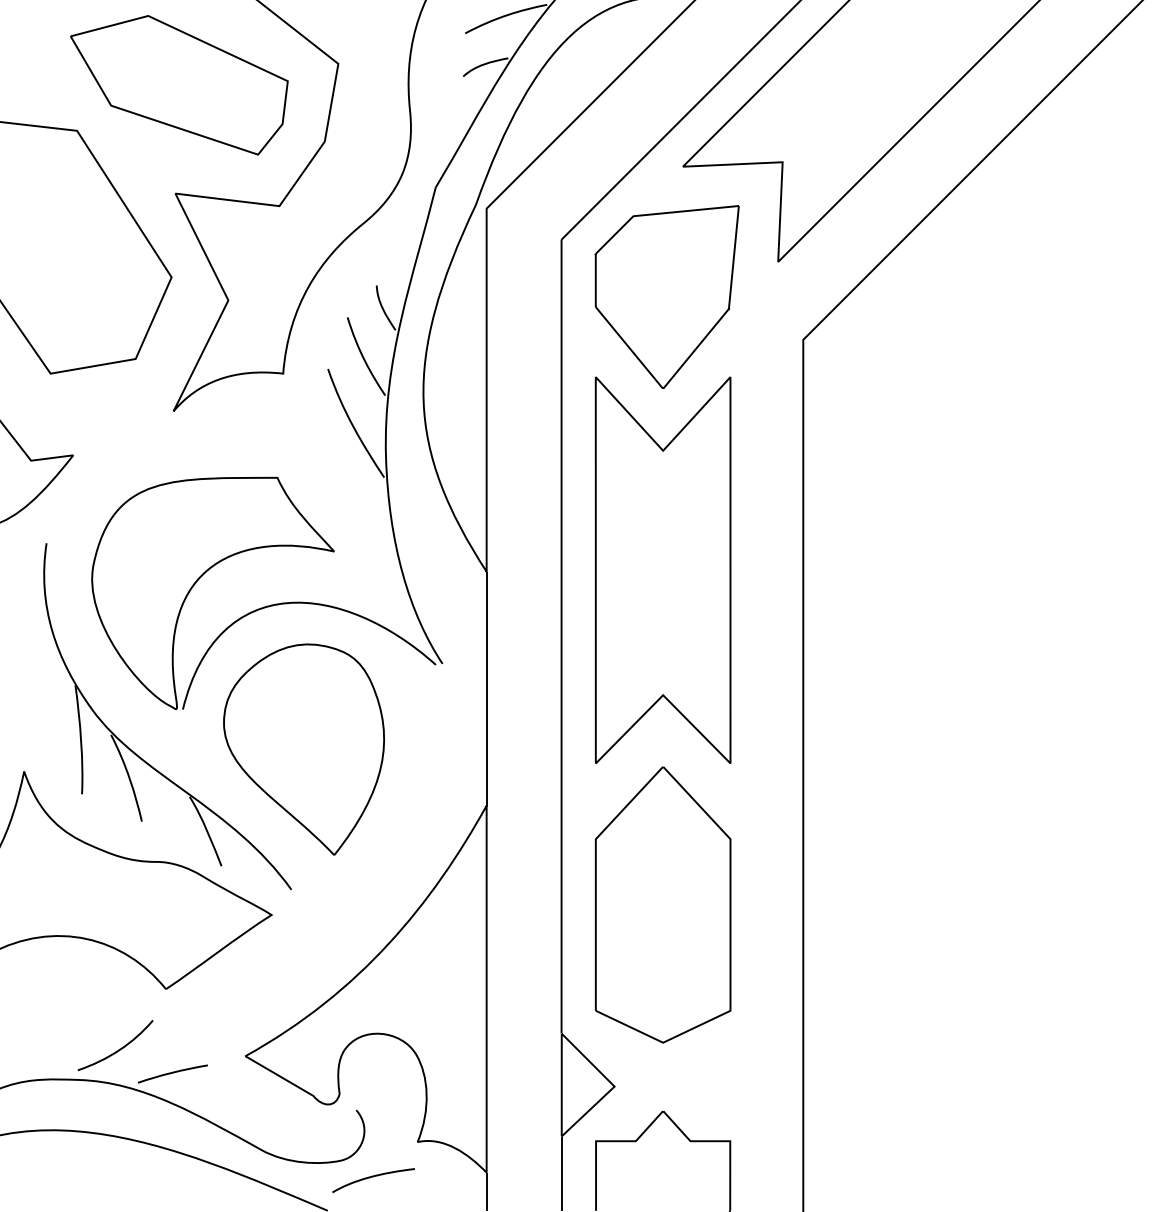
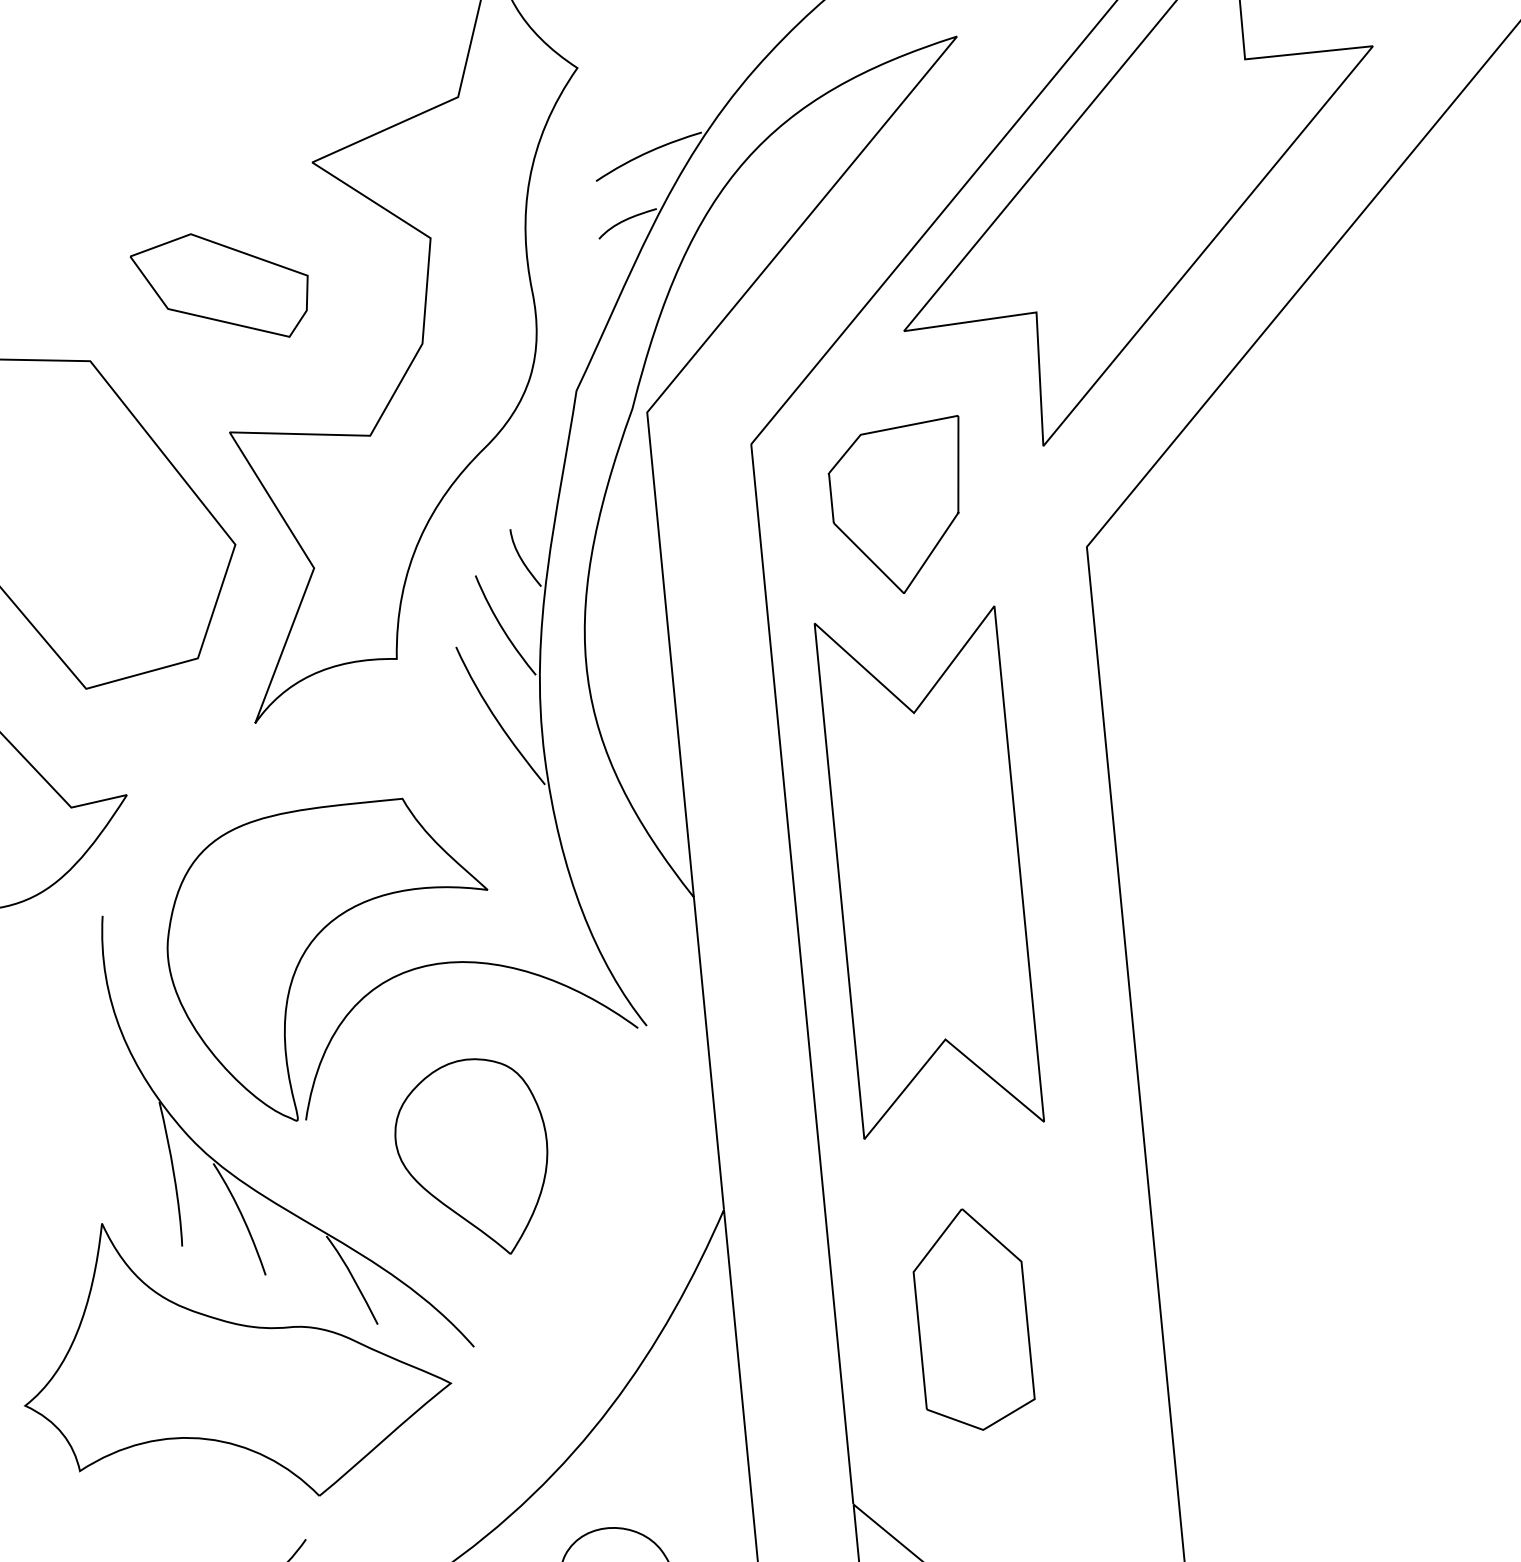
part: (179, 85) -> (221, 287), size x0.6
part: (666, 296) -> (898, 506), size x0.7
part: (303, 749) -> (472, 1158), size x0.7
part: (663, 904) -> (972, 1318), size x0.6

